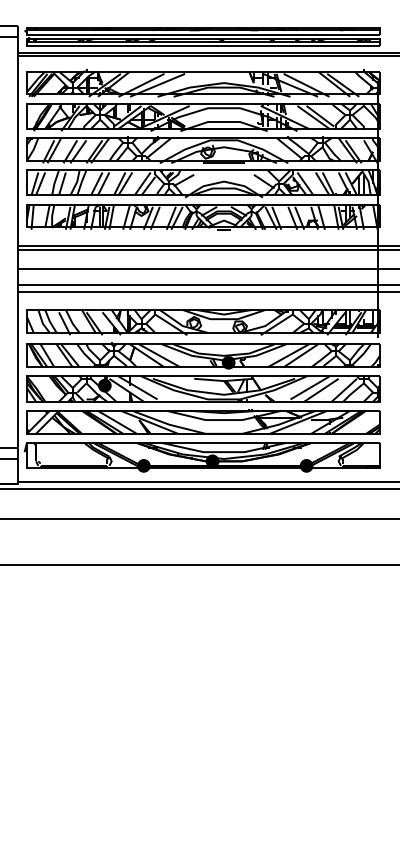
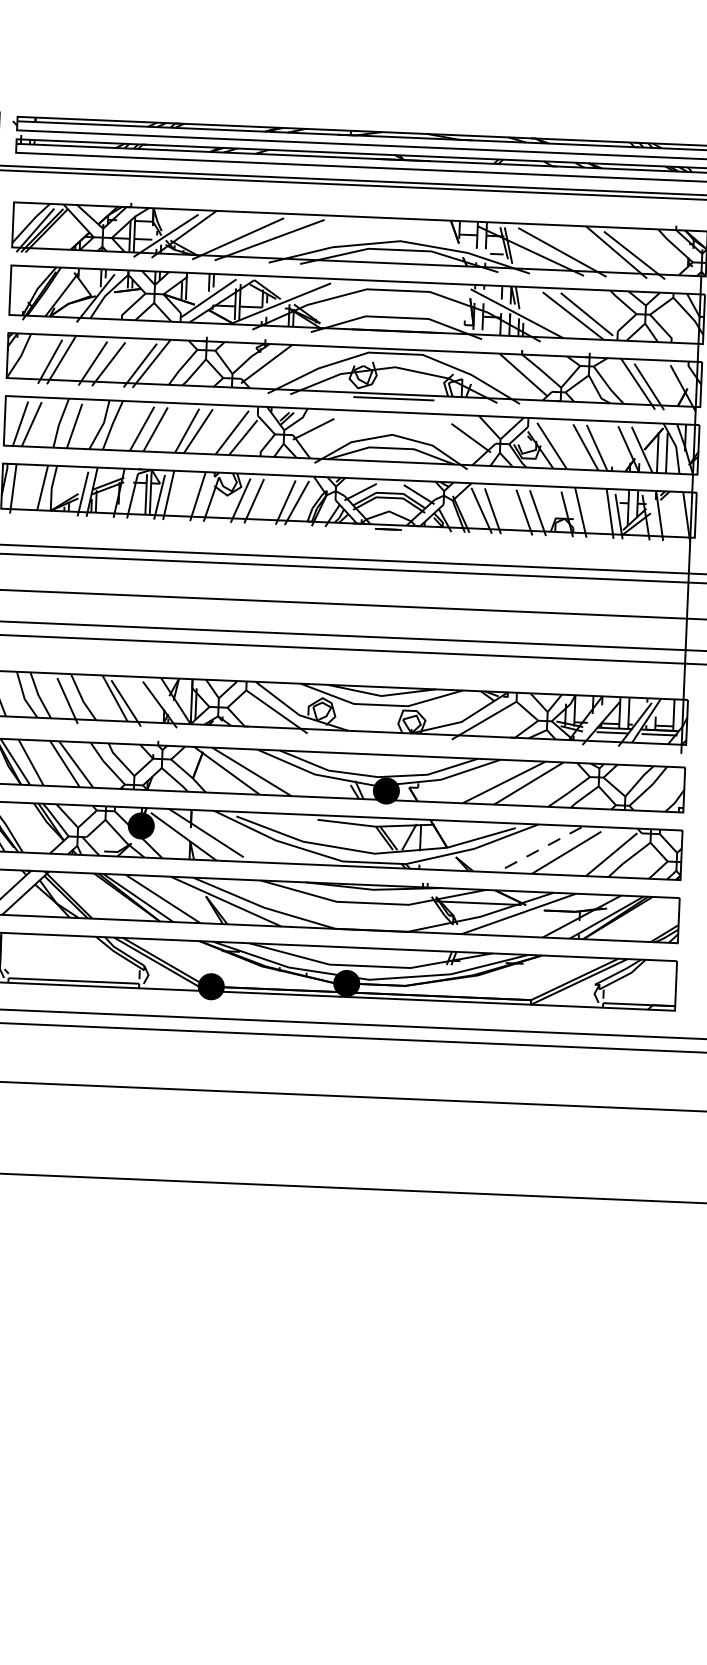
line: (310, 387) -> (545, 846), solid -> dashed
fill: (306, 465) -> (530, 999), removed

